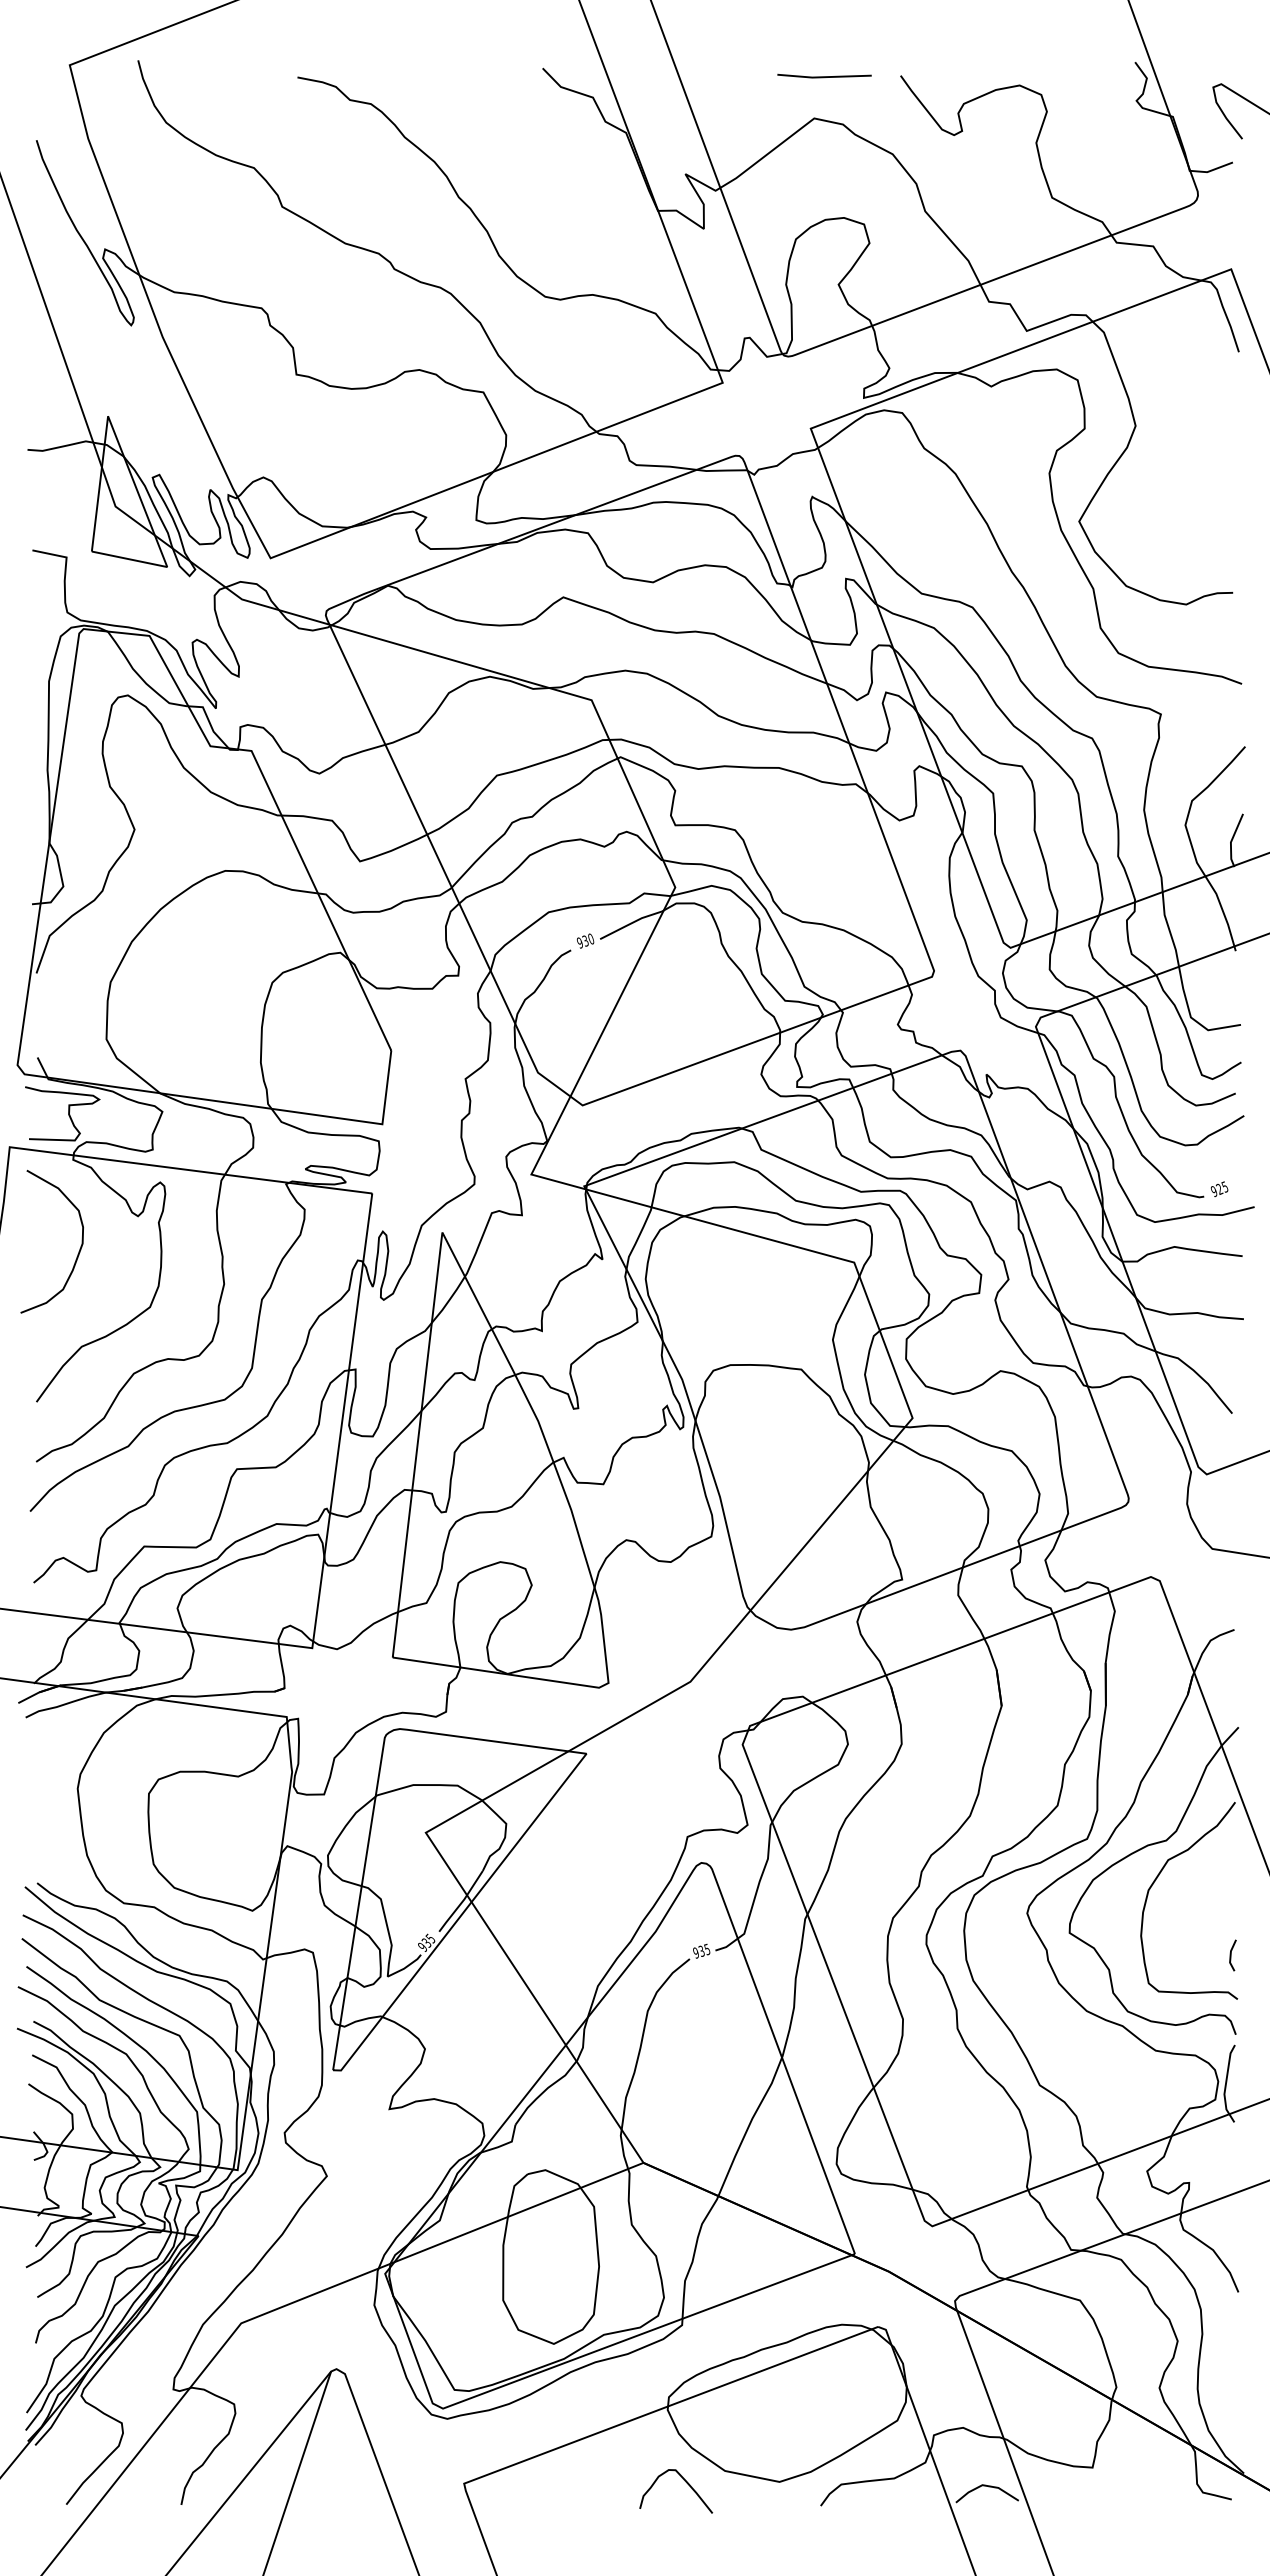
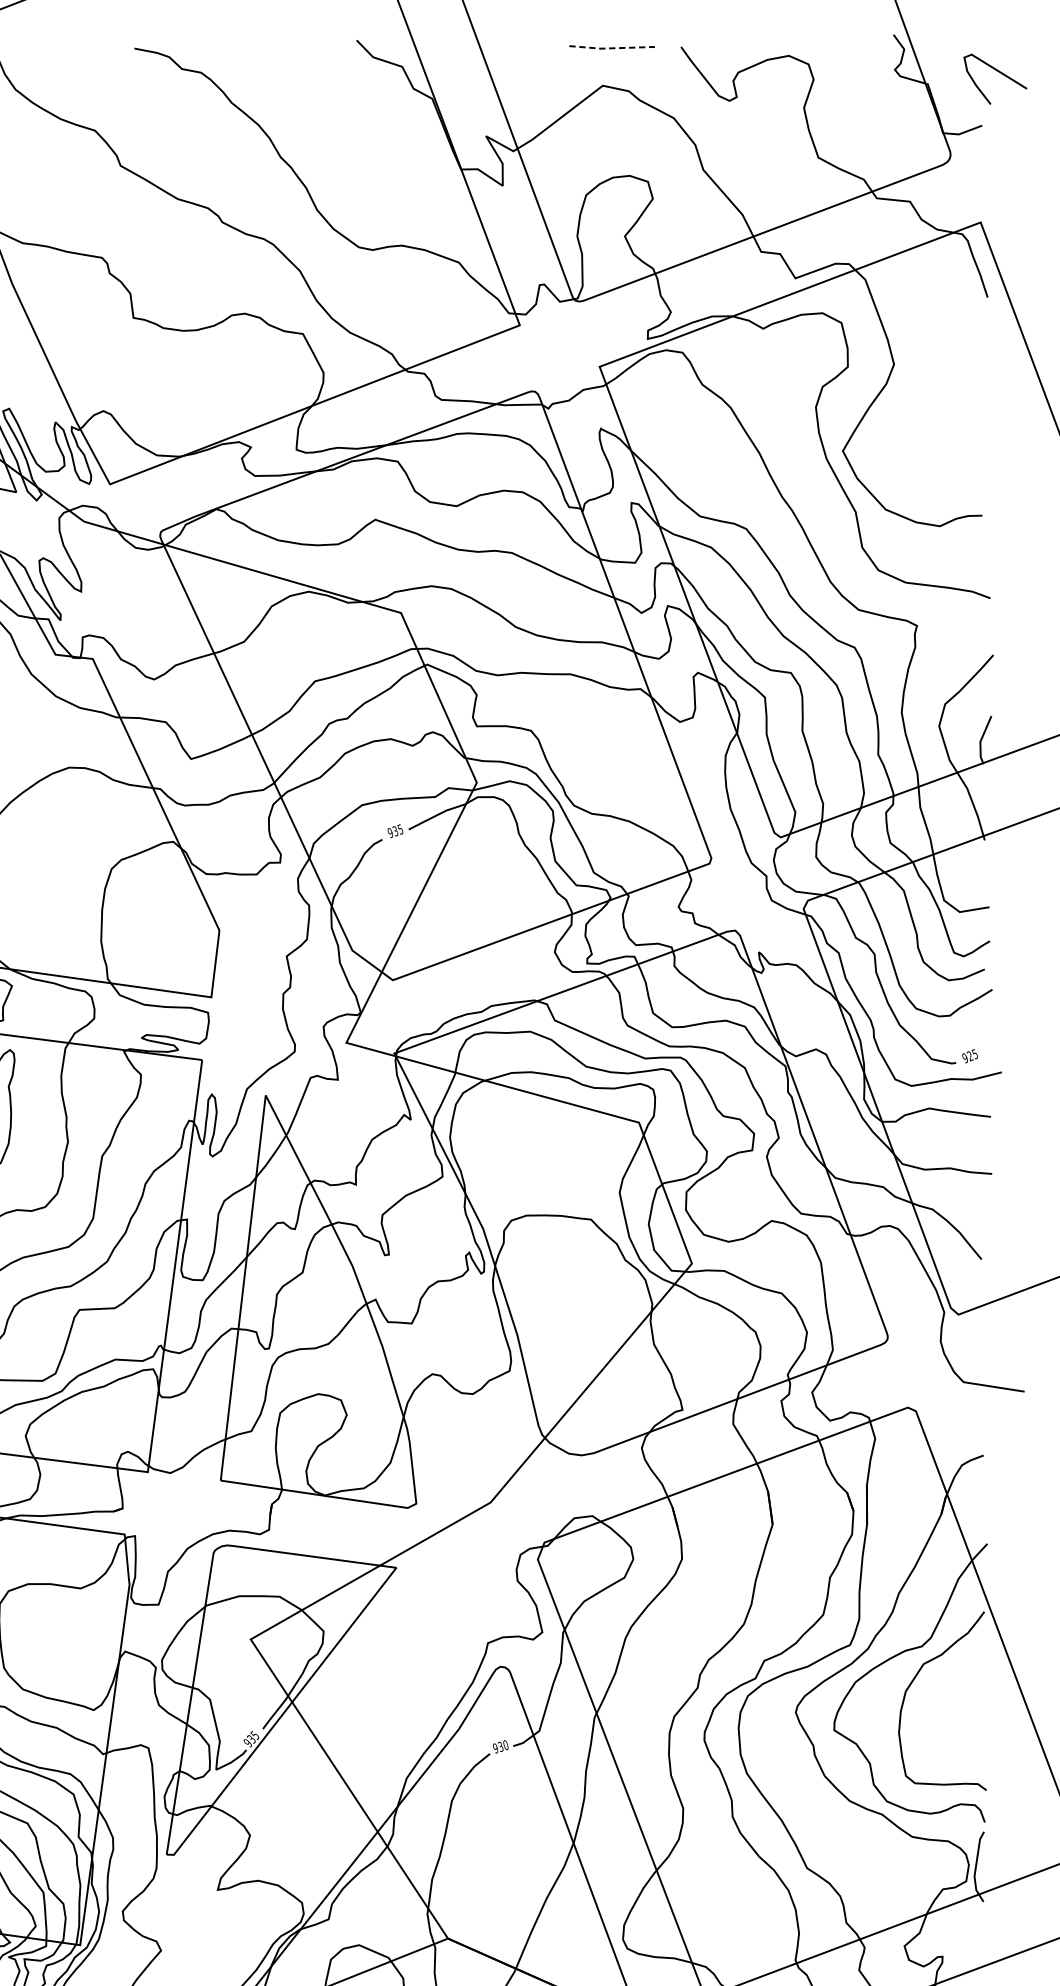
line: (824, 77) -> (612, 48), solid -> dashed
text: (590, 938) -> (399, 828), 930 -> 935
text: (706, 1949) -> (505, 1745), 935 -> 930
line: (1231, 1955) -> (980, 1750), removed

